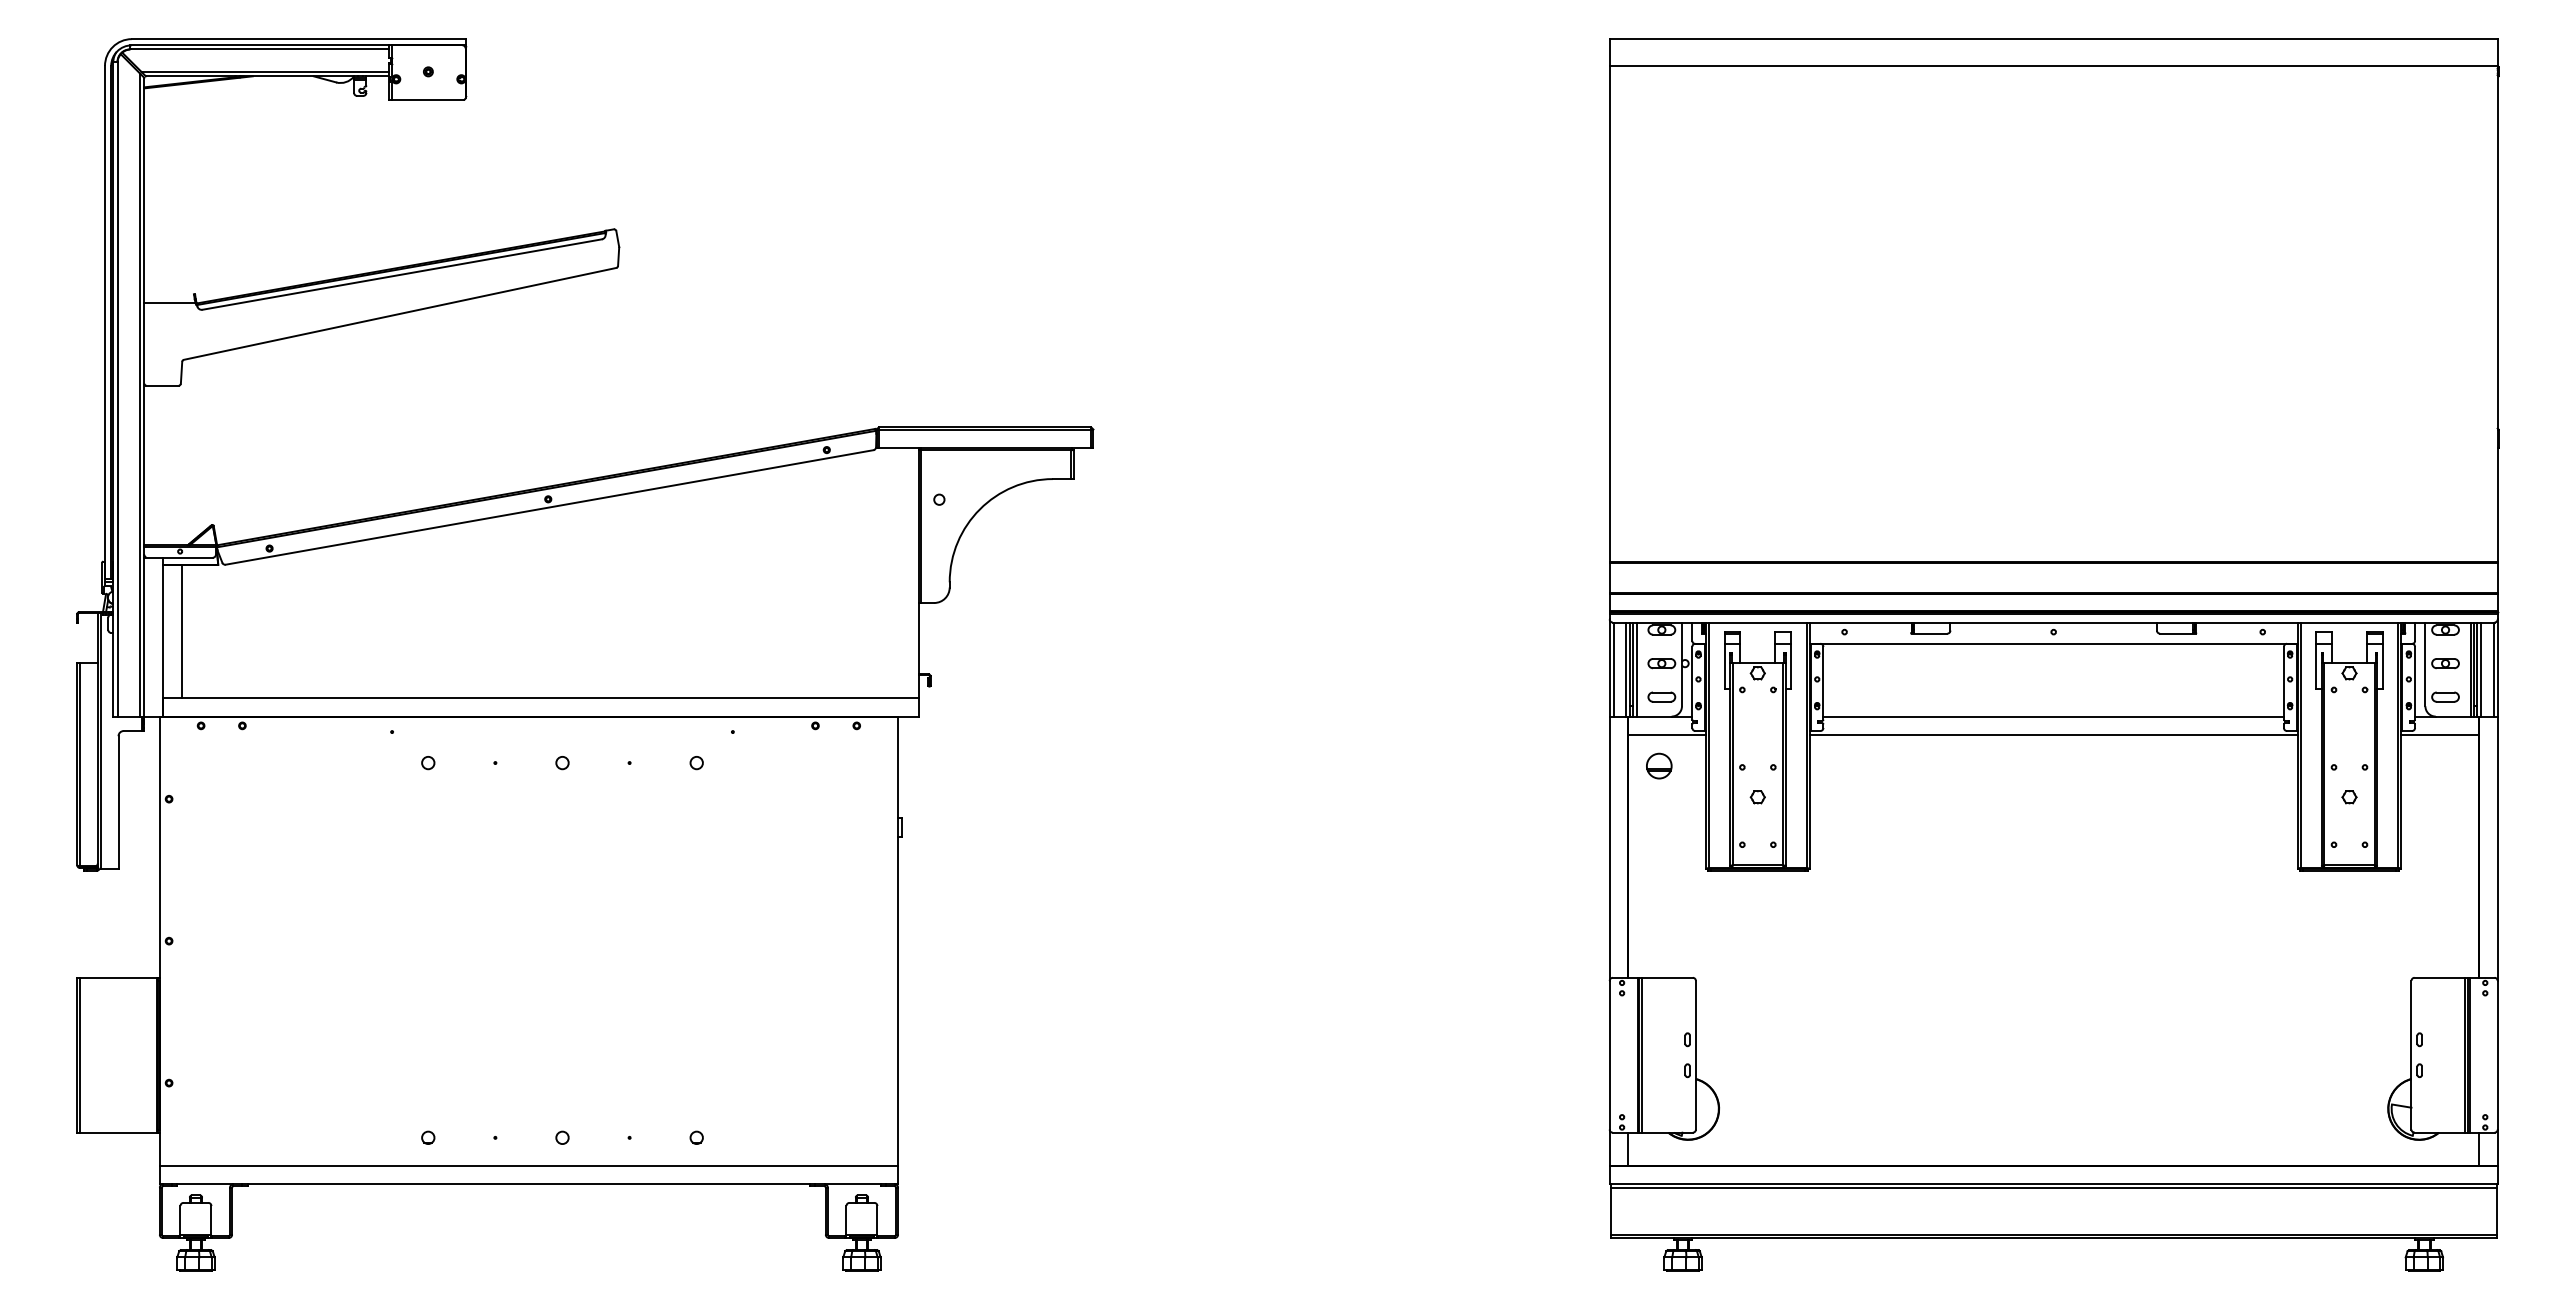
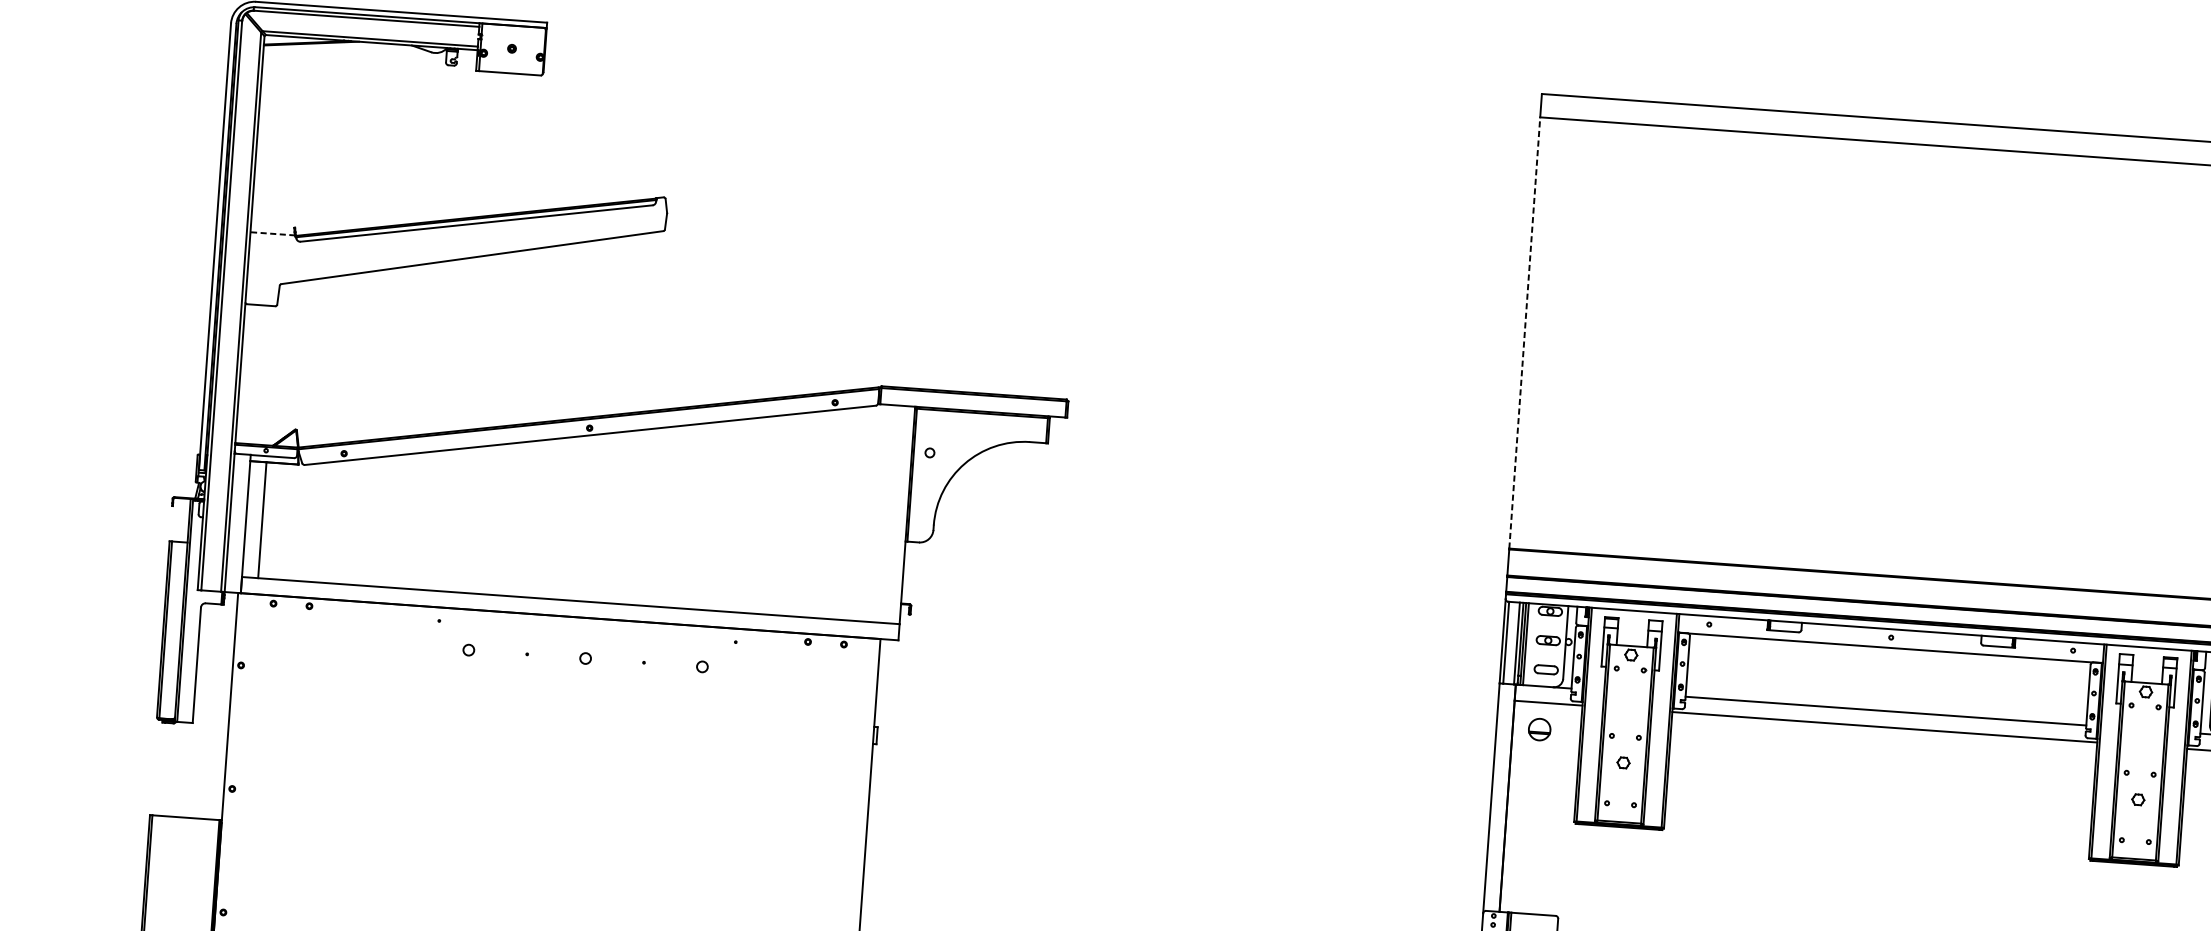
line: (170, 303) -> (273, 234), solid -> dashed
line: (1609, 313) -> (1524, 332), solid -> dashed

